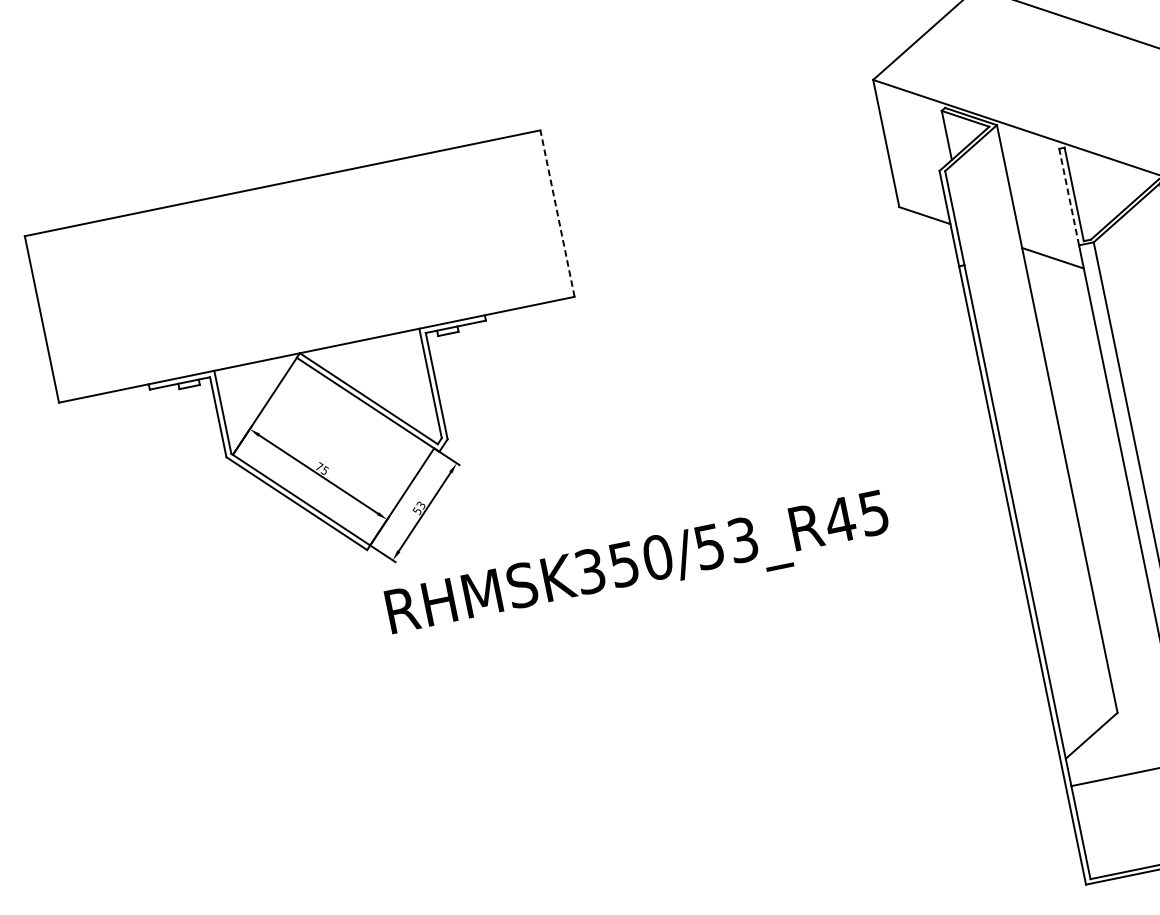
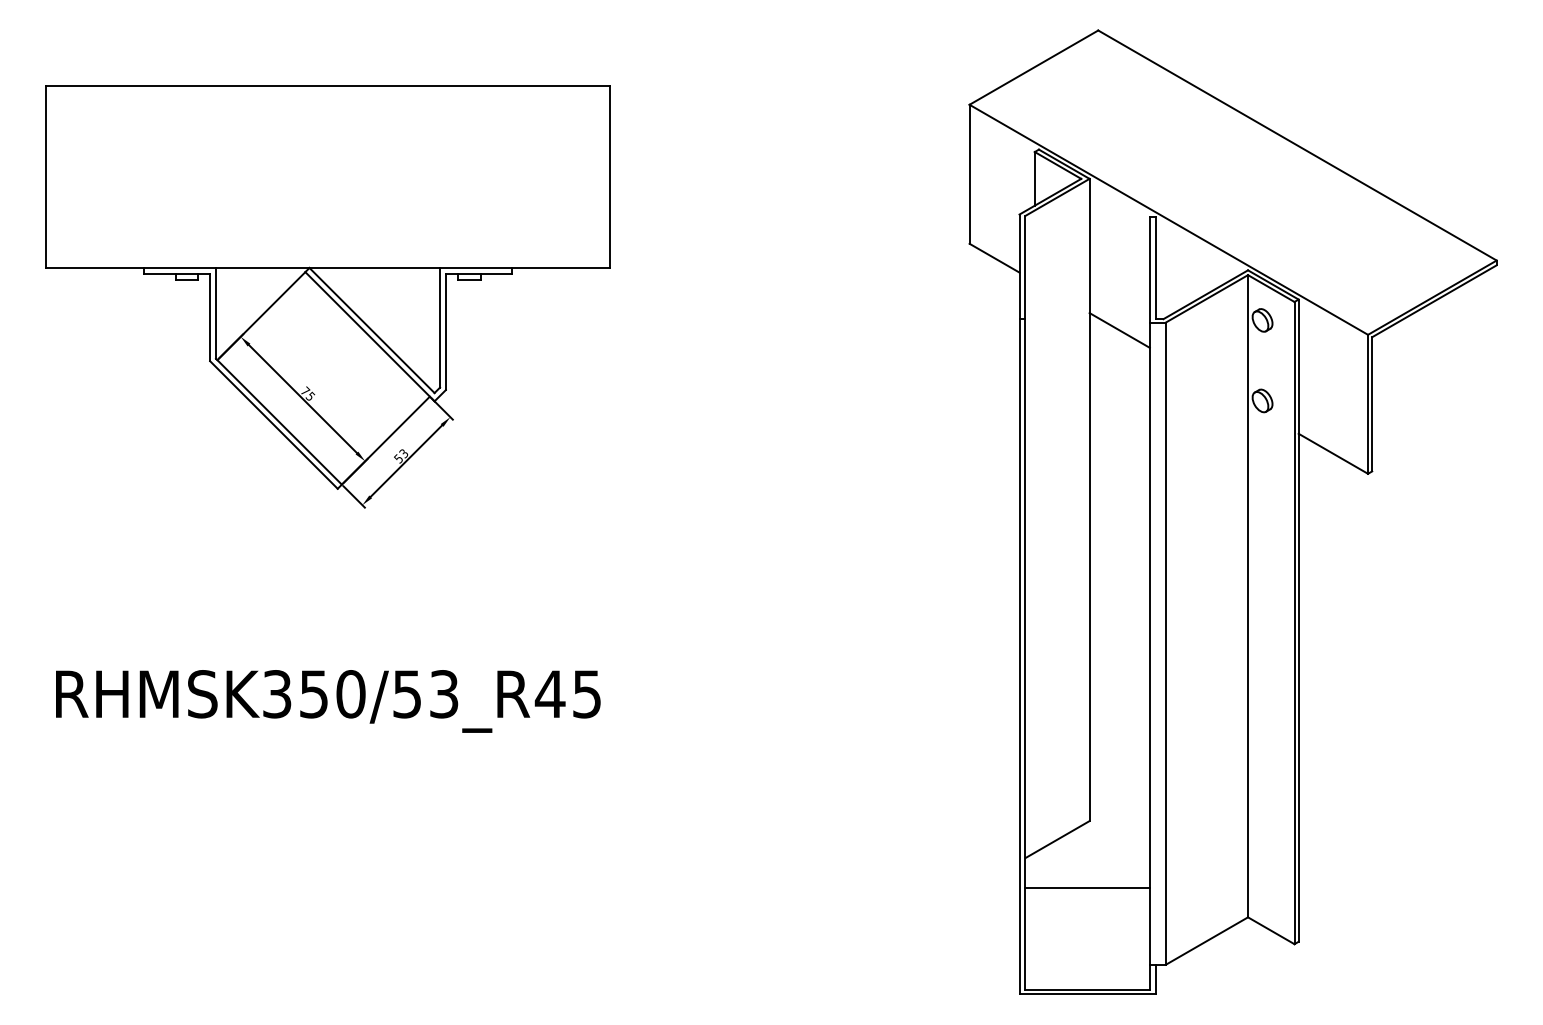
line: (1068, 196) -> (1149, 269), dashed -> solid
line: (557, 214) -> (609, 177), dashed -> solid
text: (638, 568) -> (328, 701), moved

